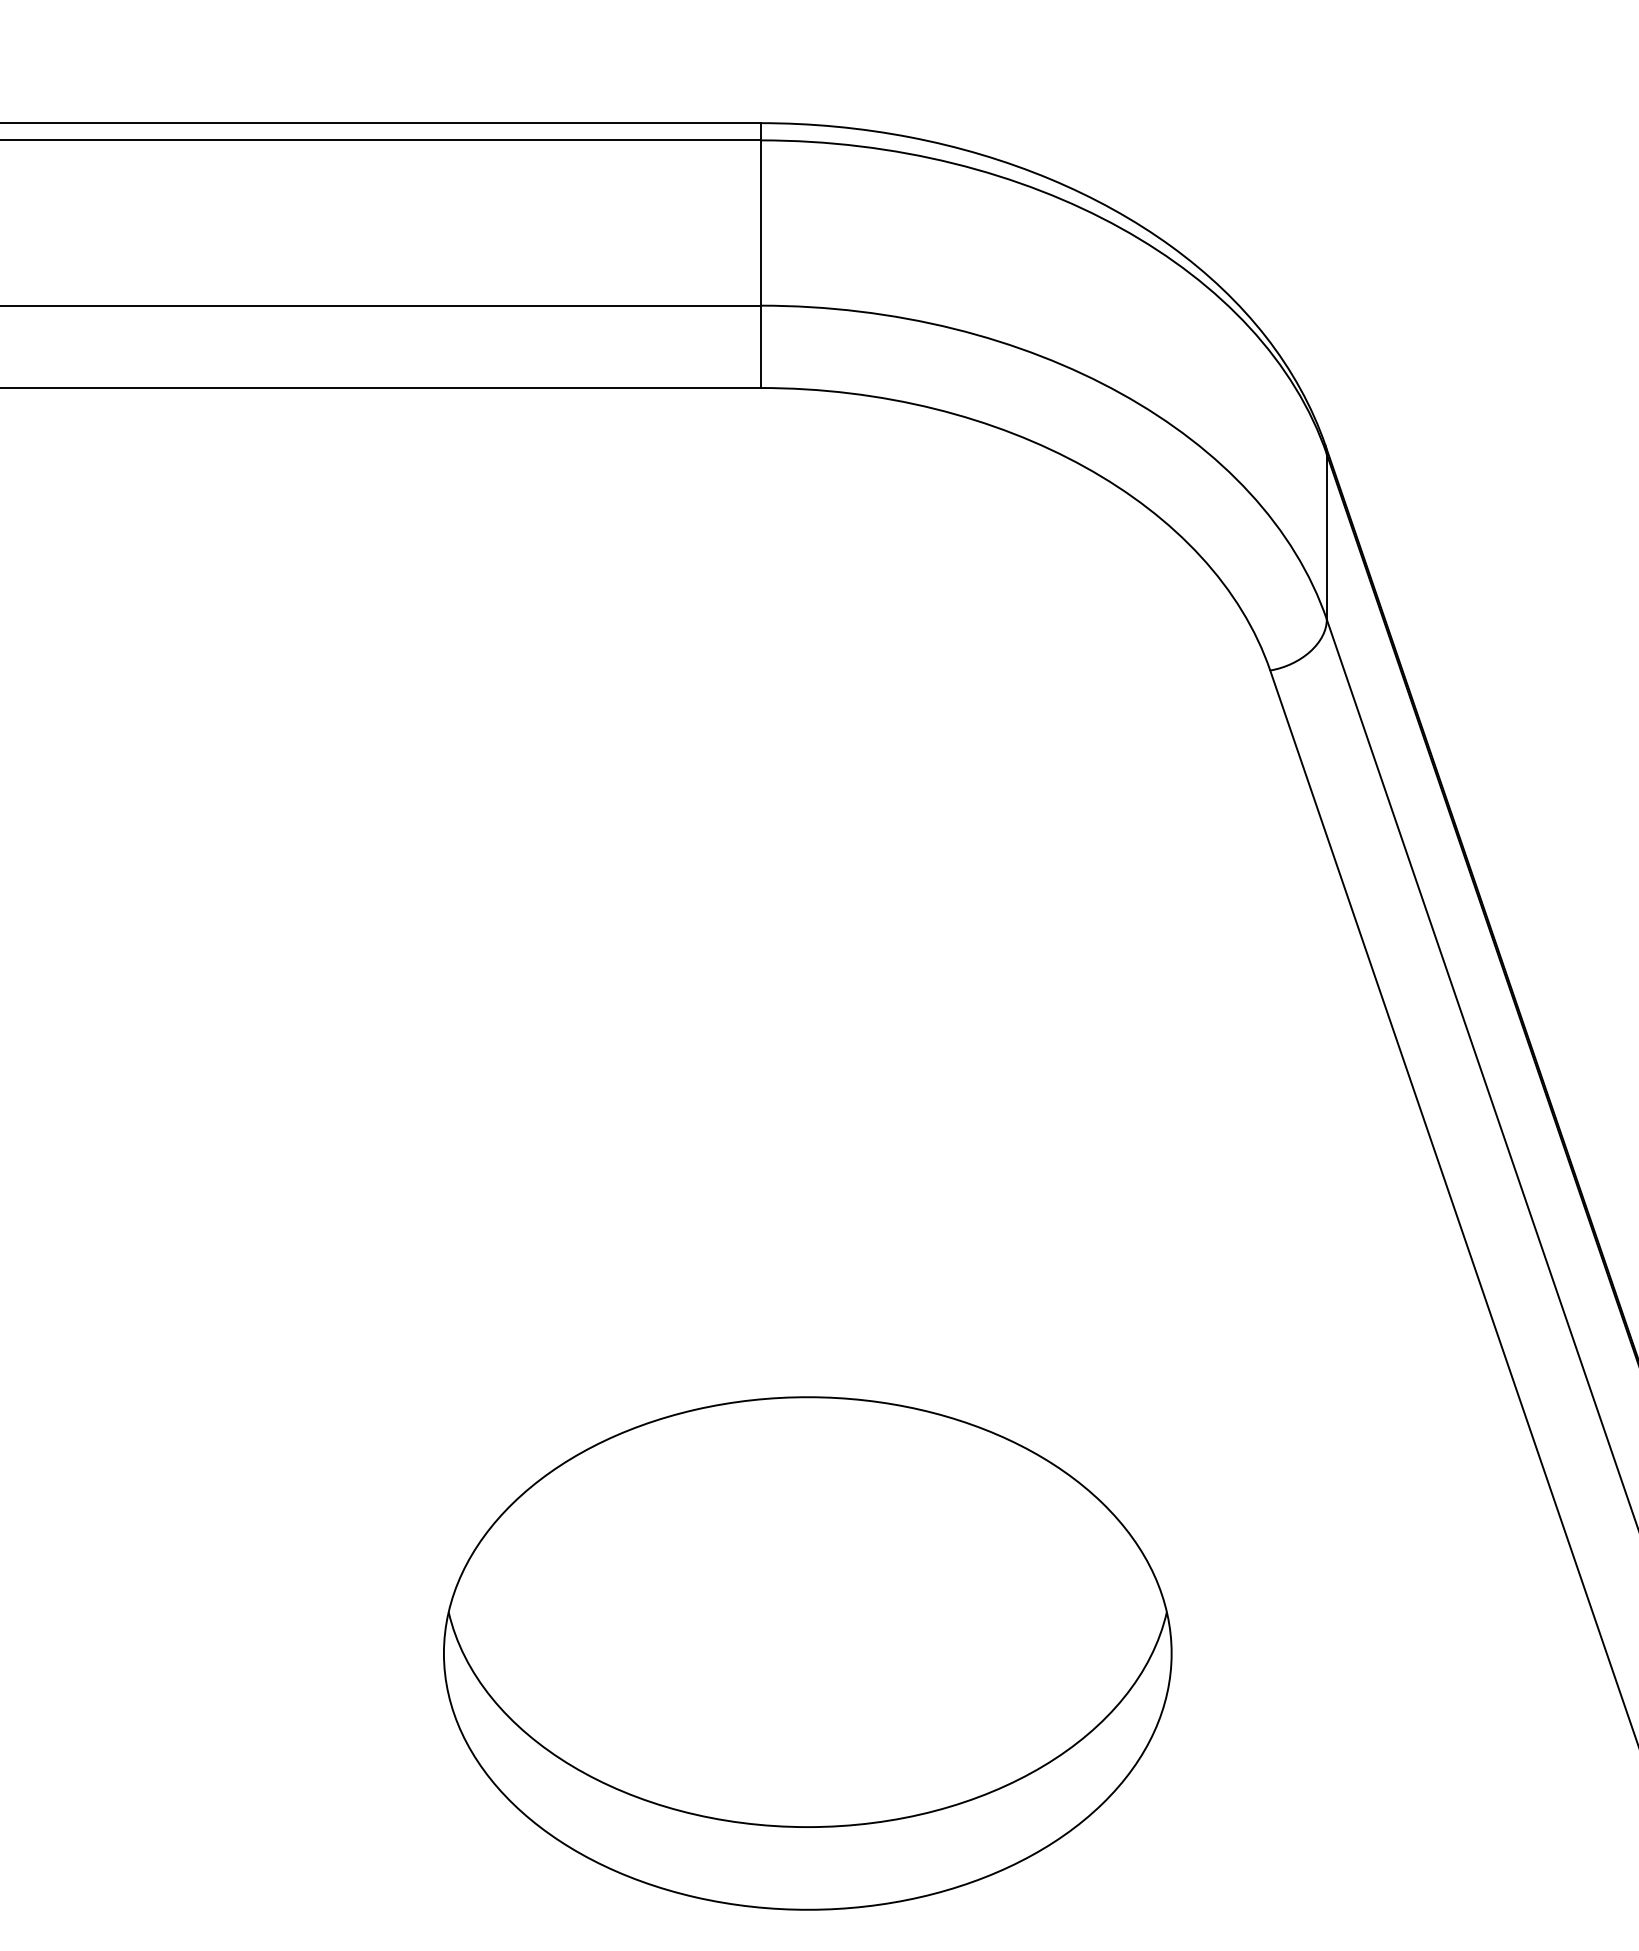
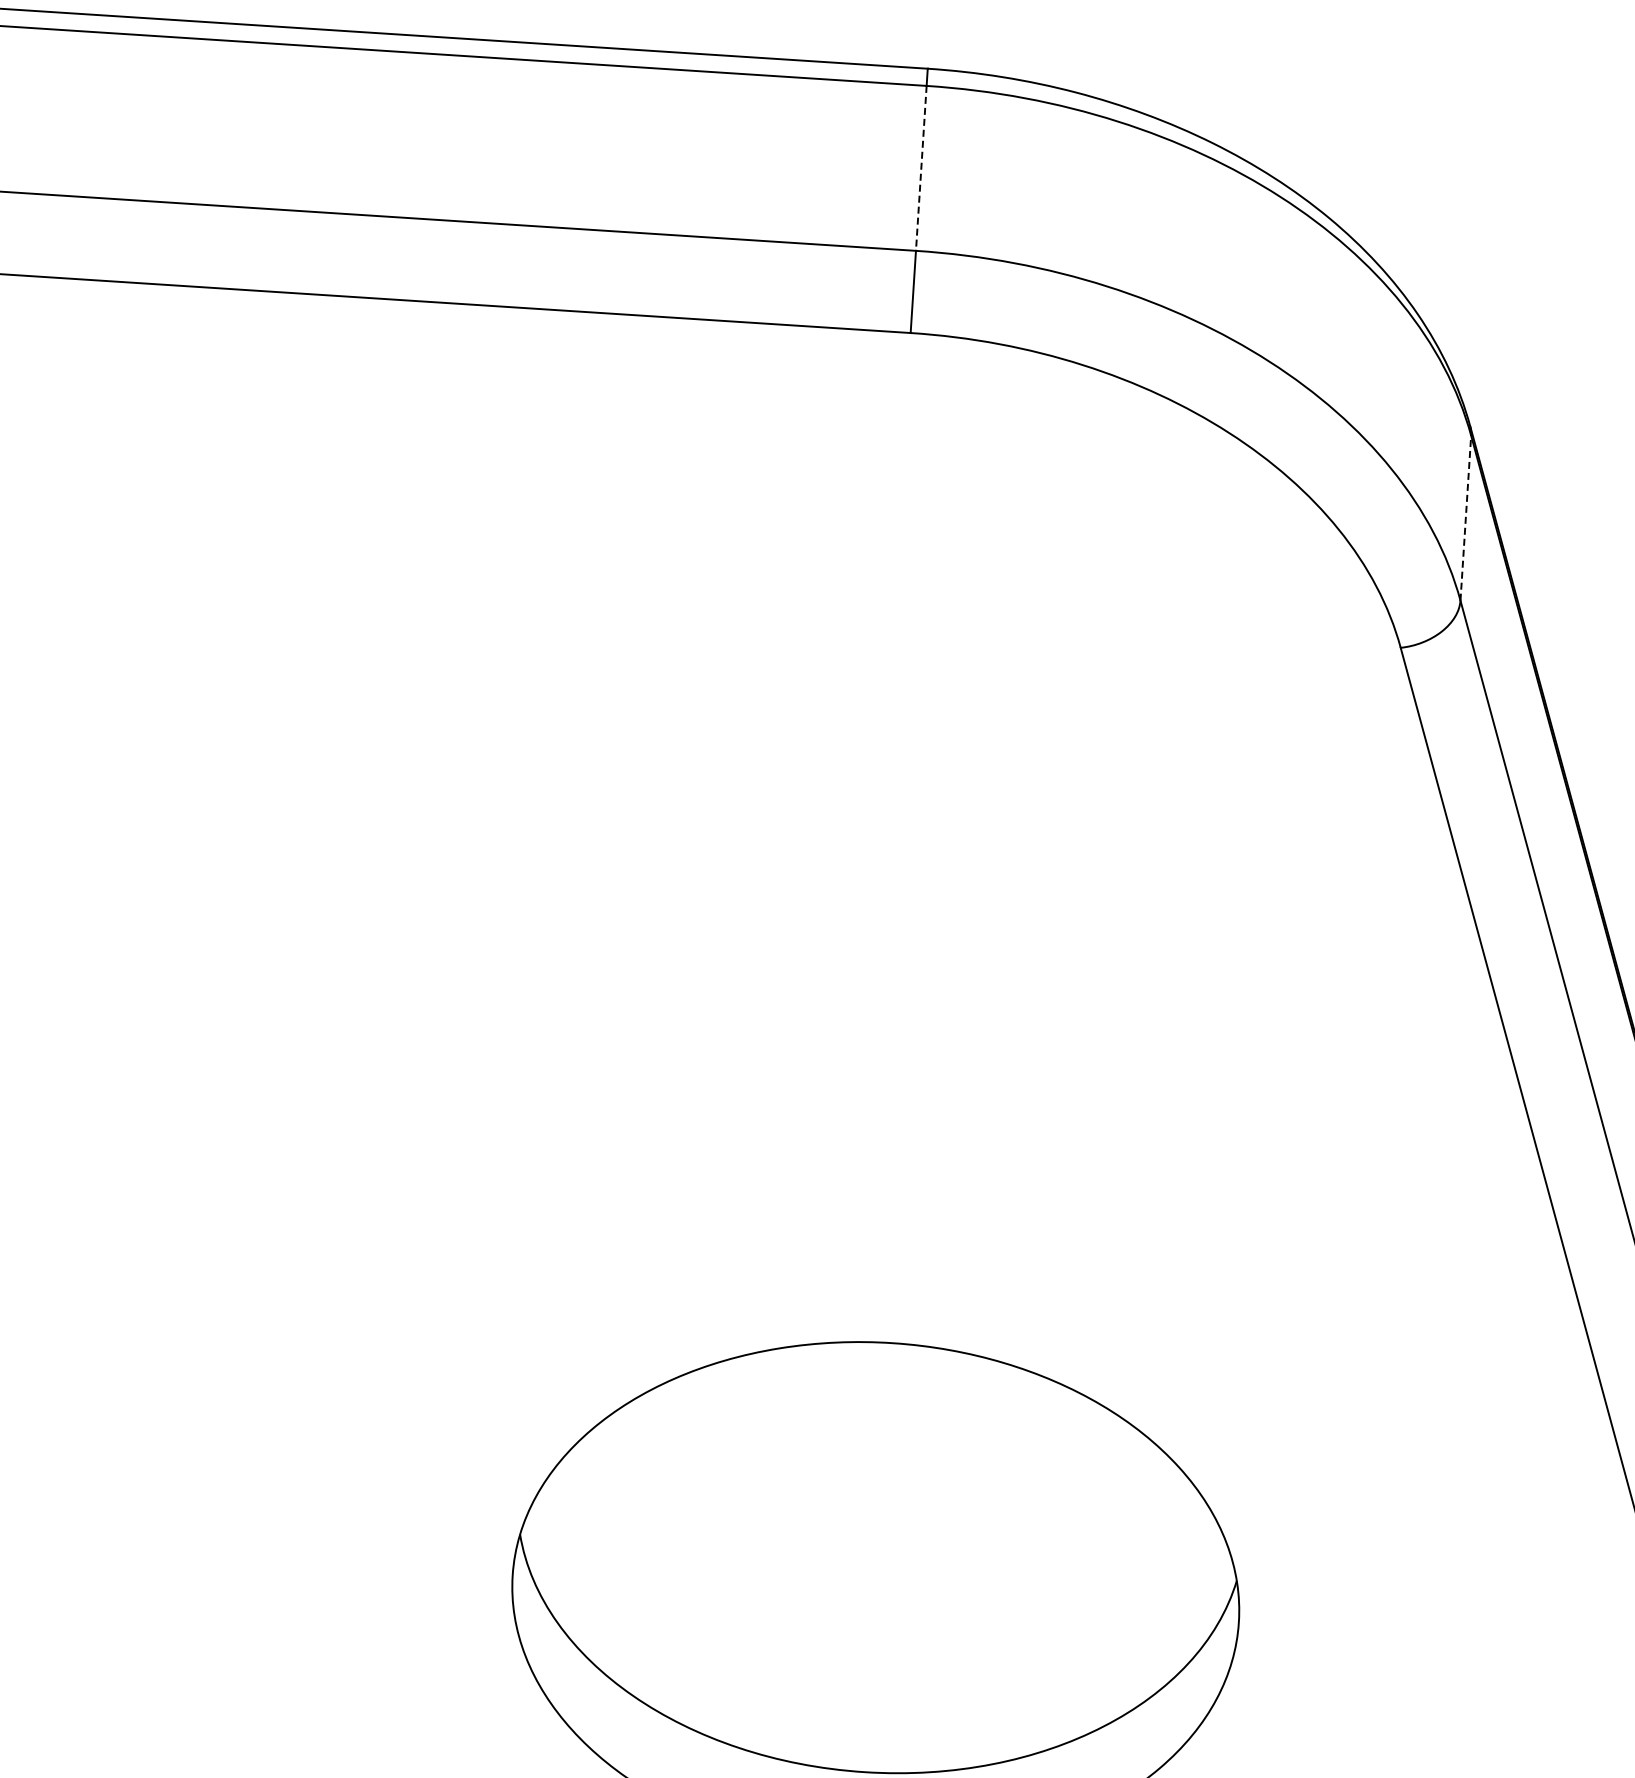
line: (760, 223) -> (920, 168), solid -> dashed
line: (1326, 536) -> (1465, 517), solid -> dashed

